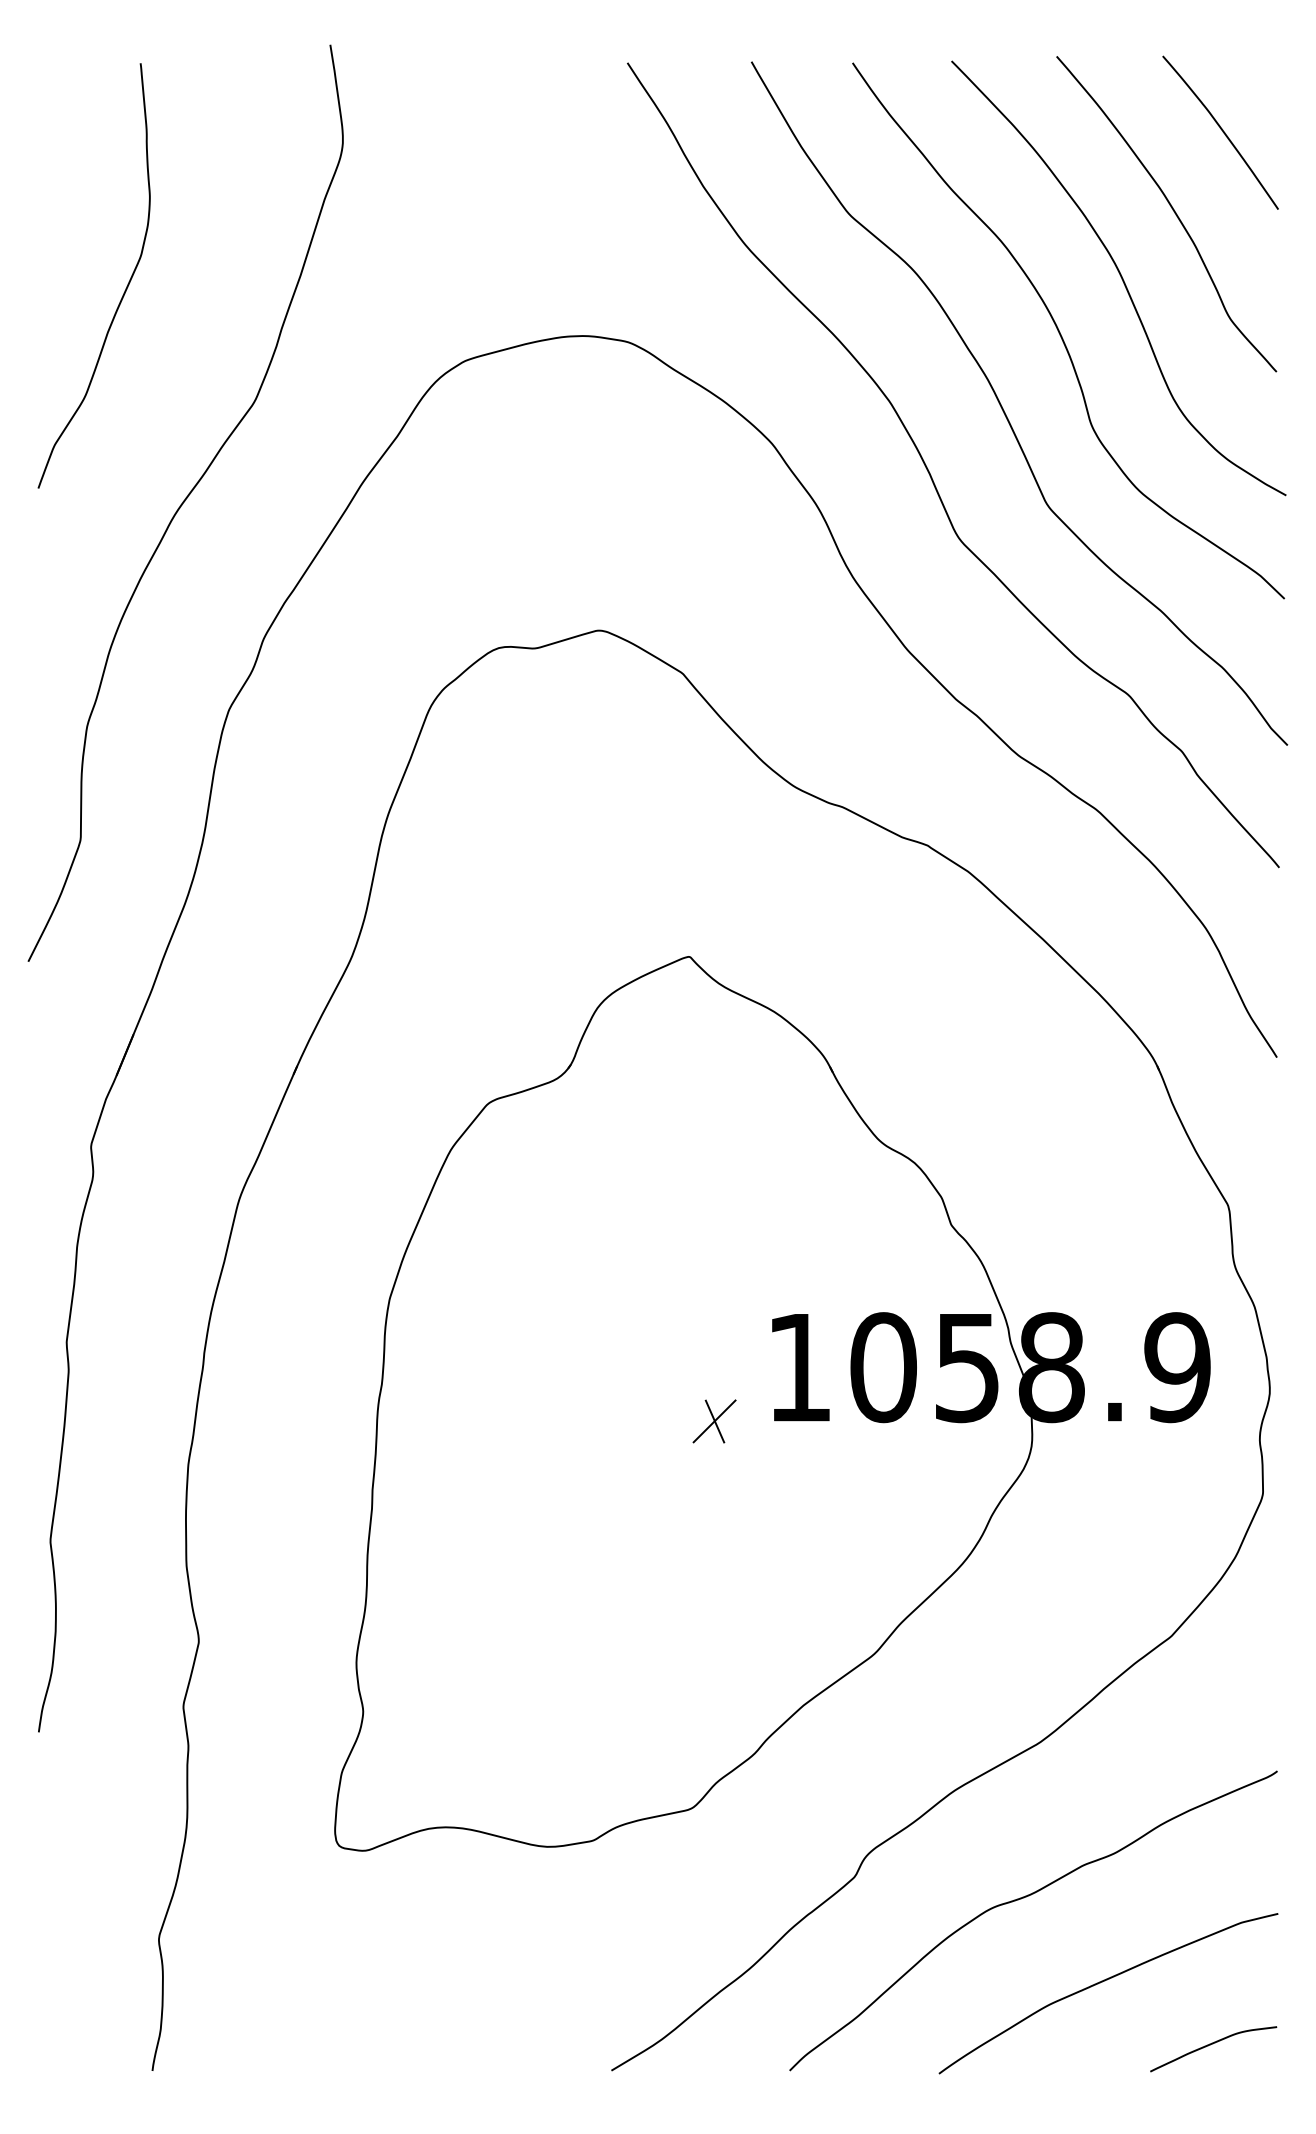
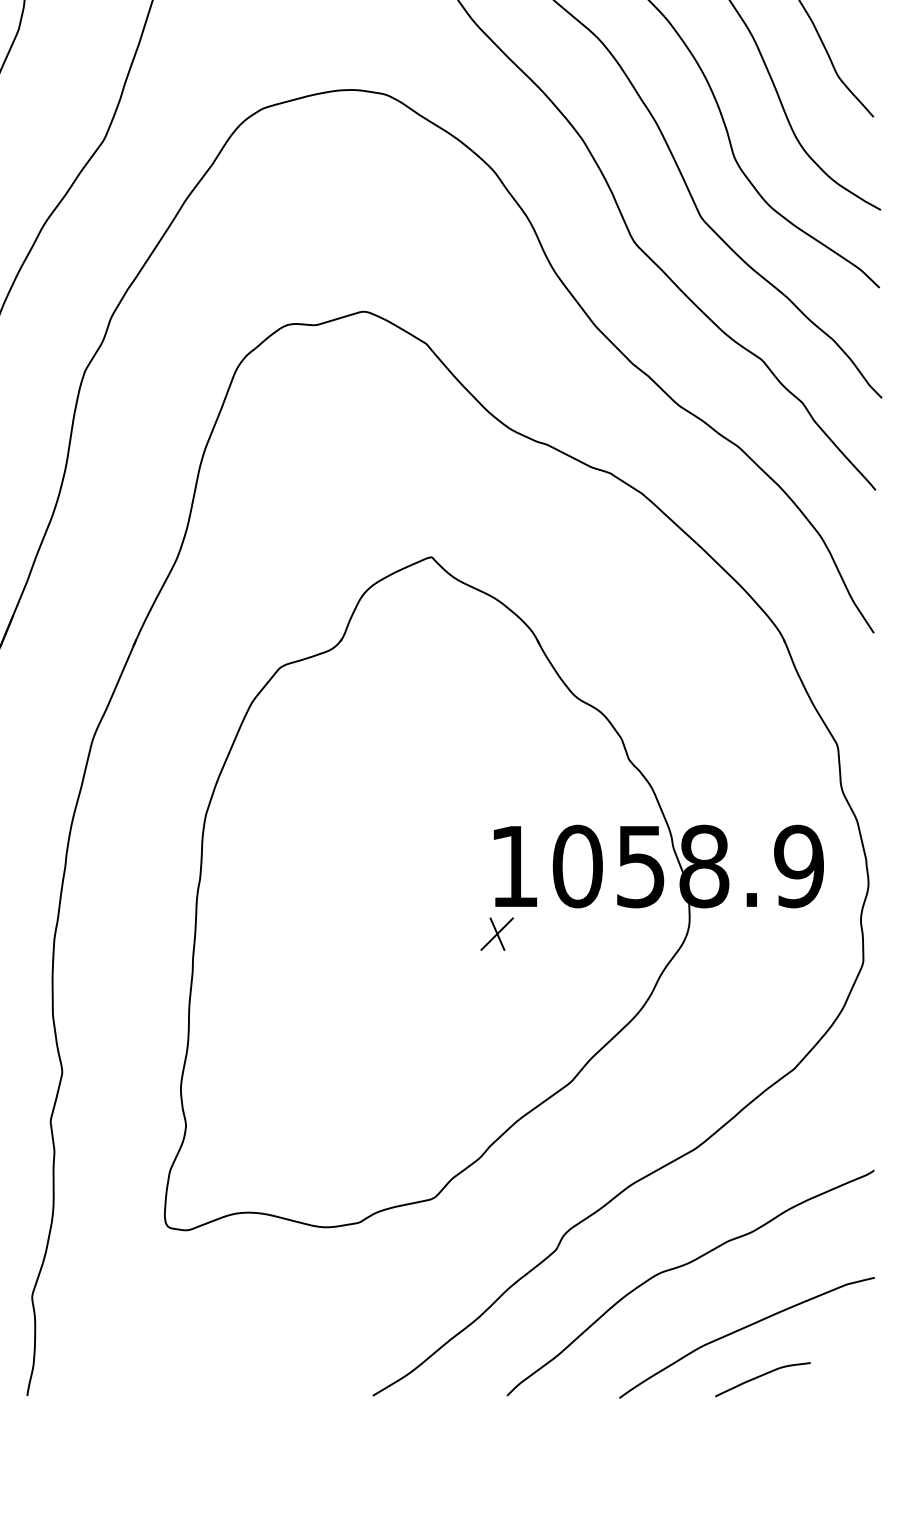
part: (714, 1421) -> (497, 934), moved
curve: (1213, 2044) -> (762, 1376), moved

